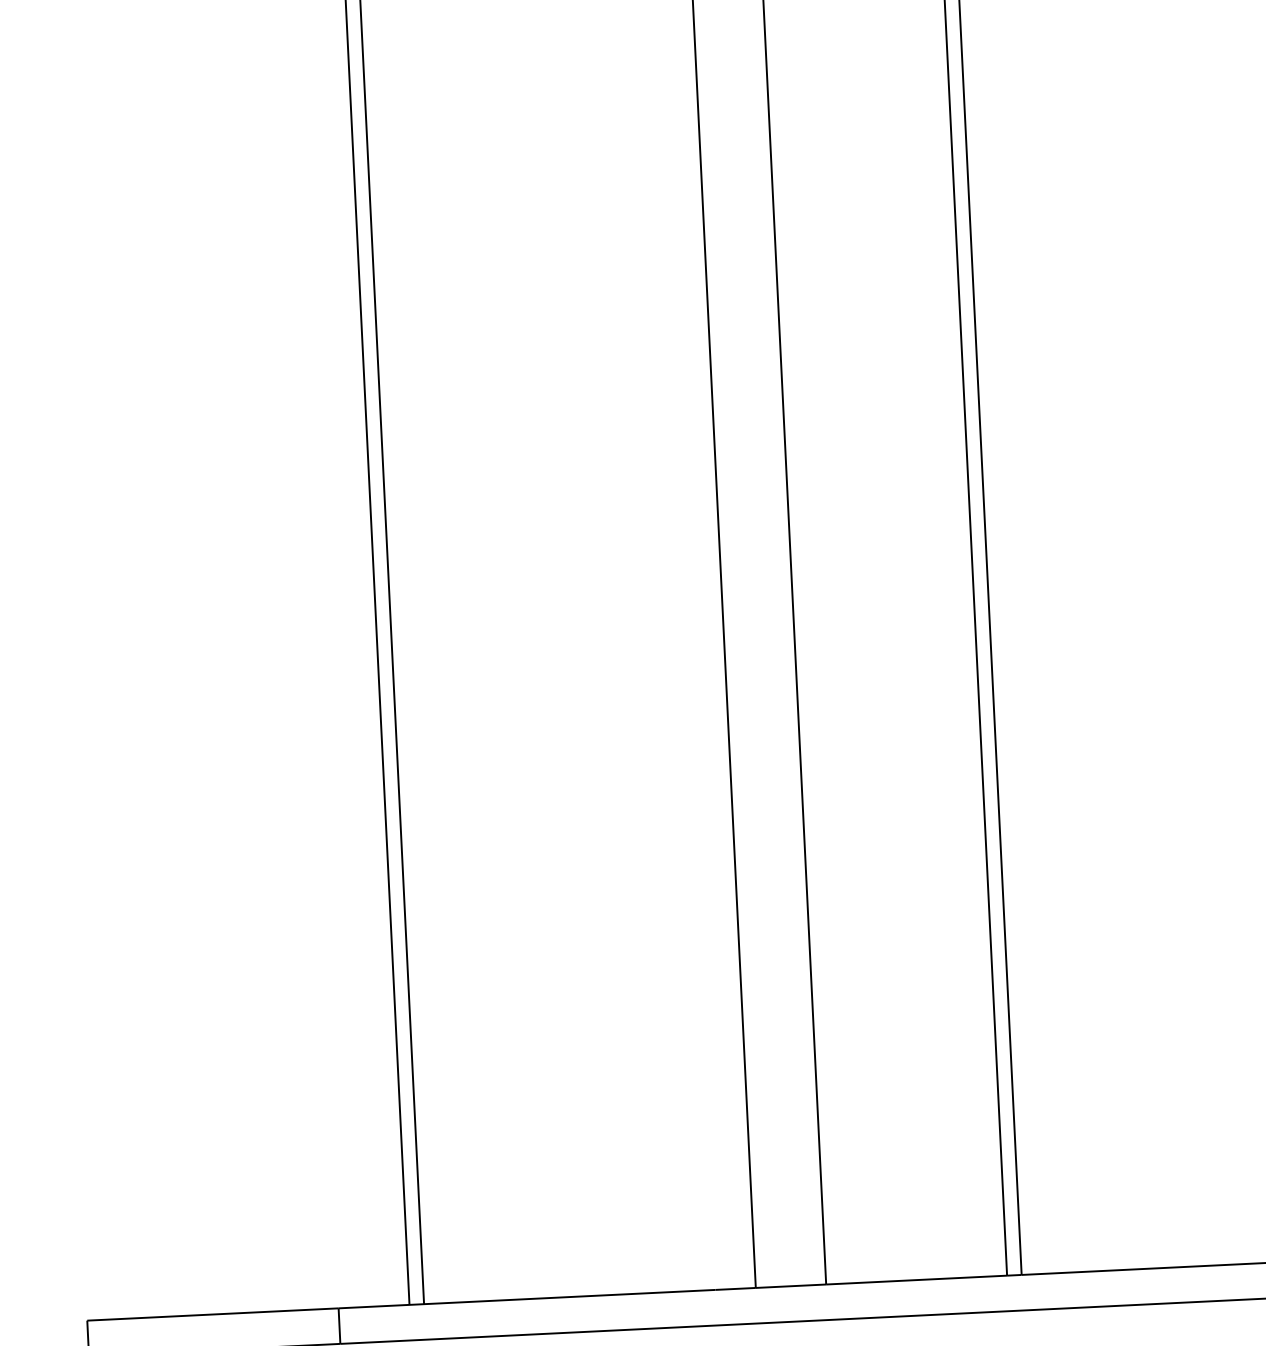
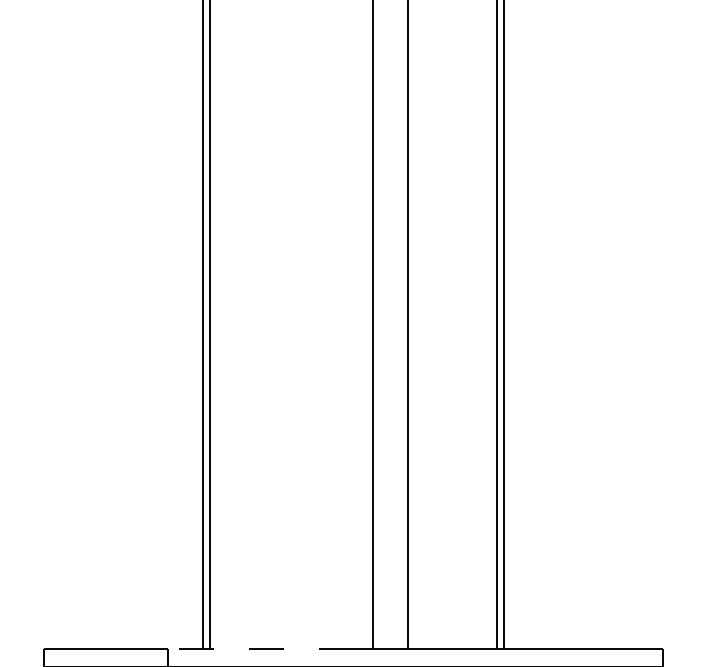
line: (526, 1299) -> (260, 649), solid -> dashed

